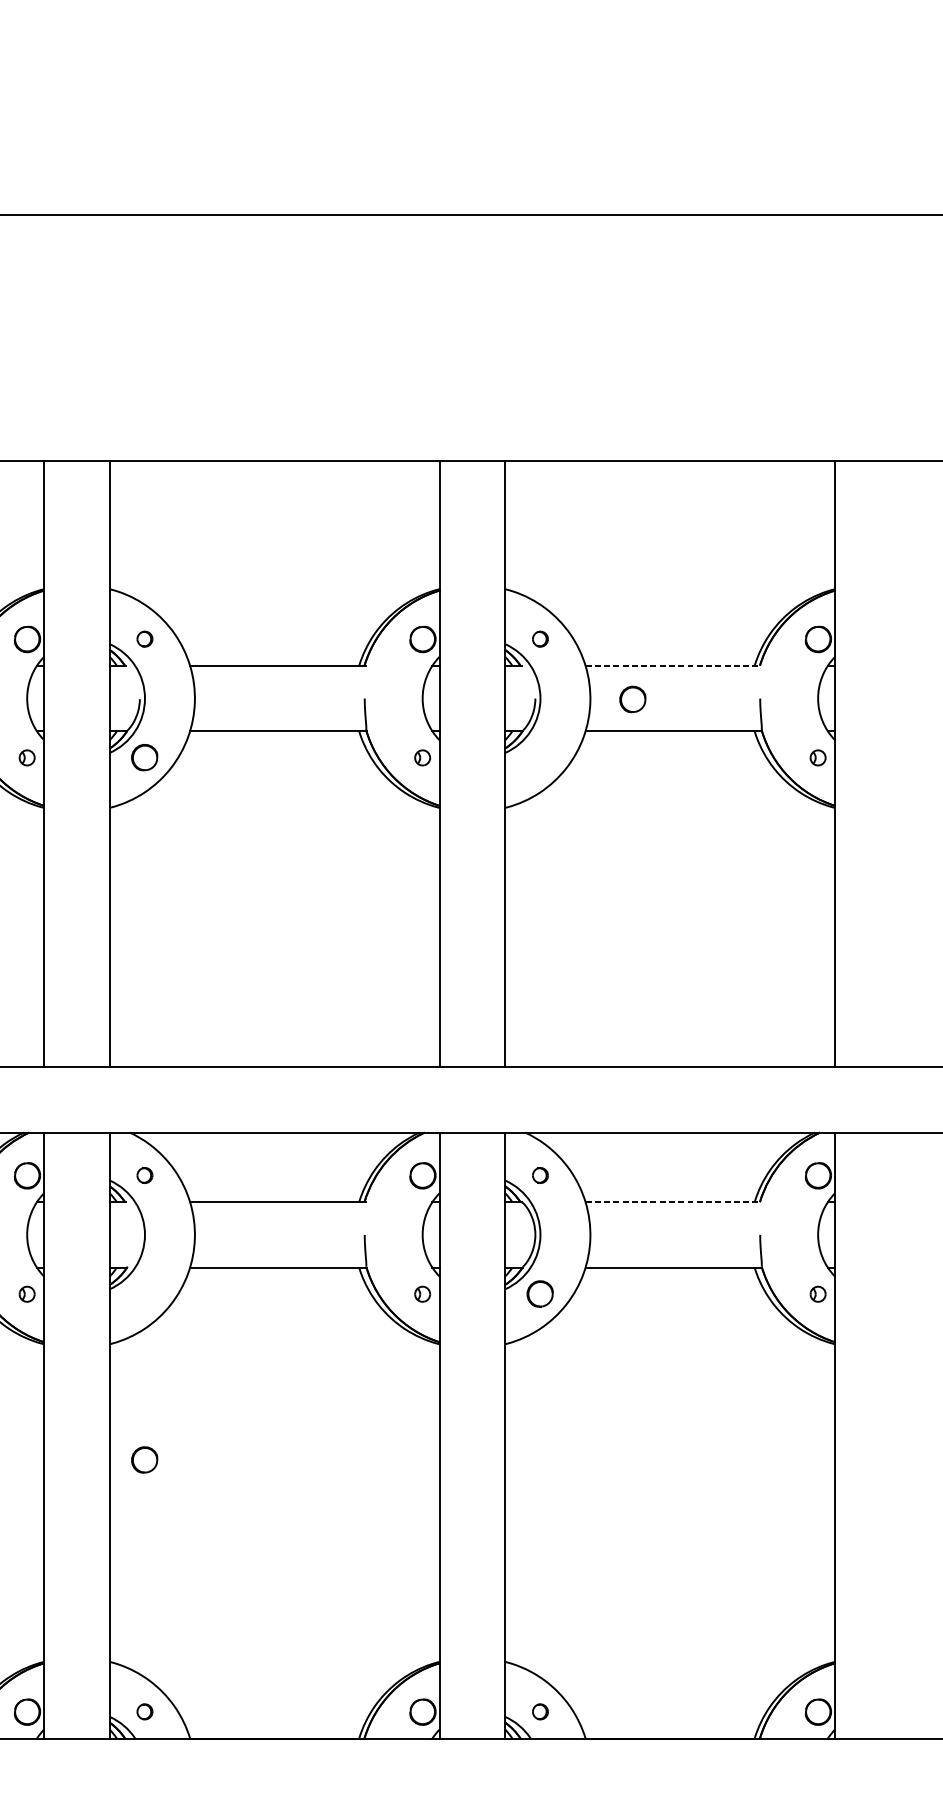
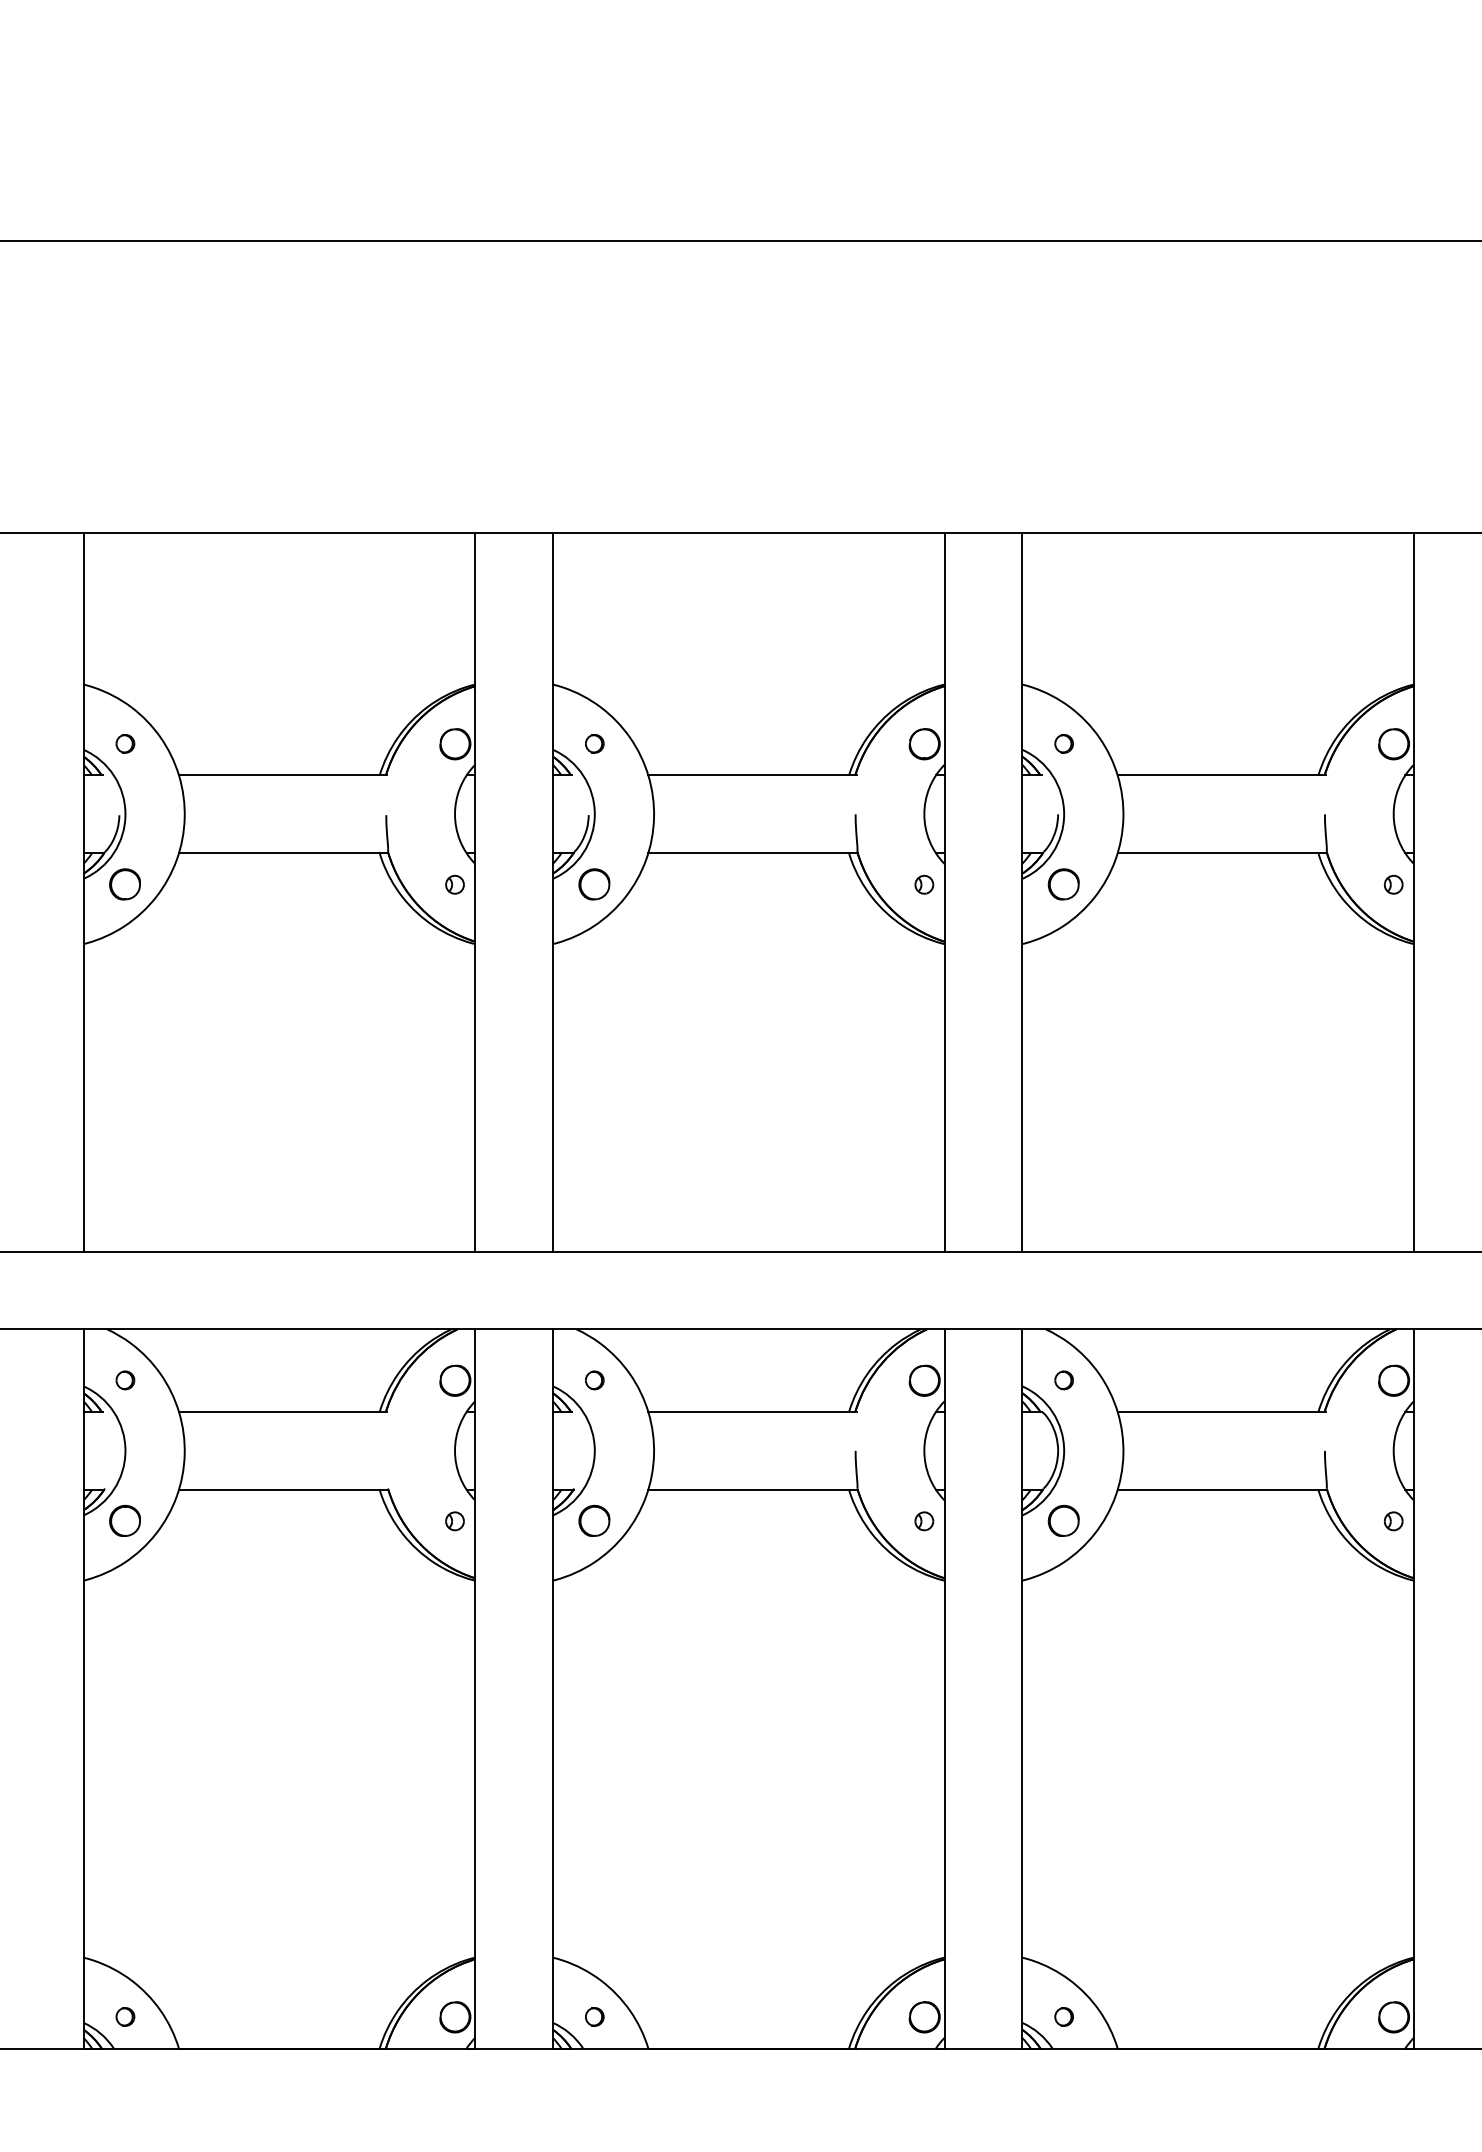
line: (673, 665) -> (1222, 775), dashed -> solid
part: (632, 699) -> (1063, 884), moved
line: (673, 1202) -> (1222, 1412), dashed -> solid
part: (144, 1459) -> (594, 1520), moved

